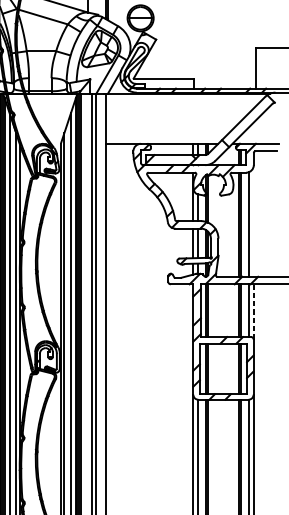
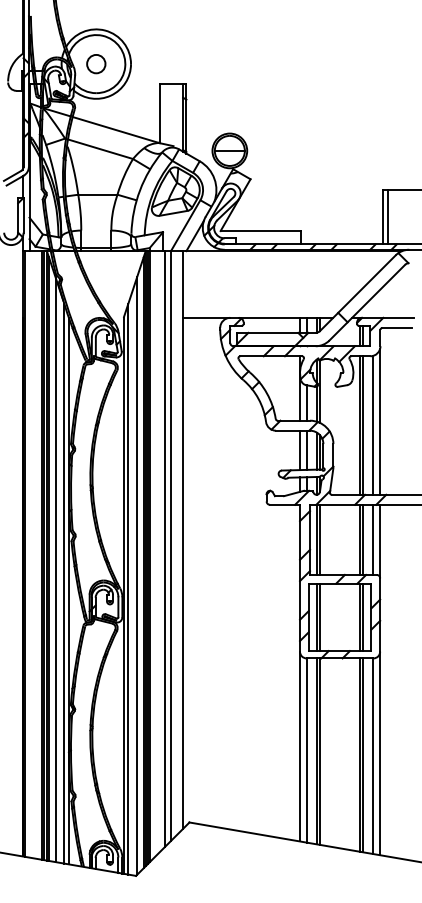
line: (259, 68) -> (388, 217), added
line: (253, 221) -> (380, 421), added
line: (253, 311) -> (380, 541), dashed -> solid

